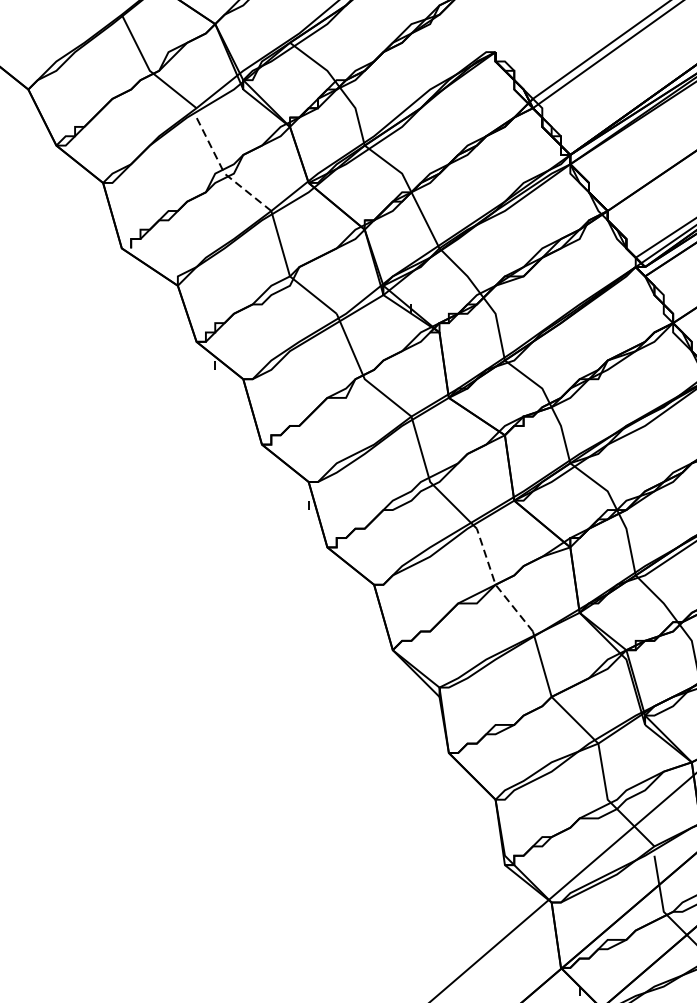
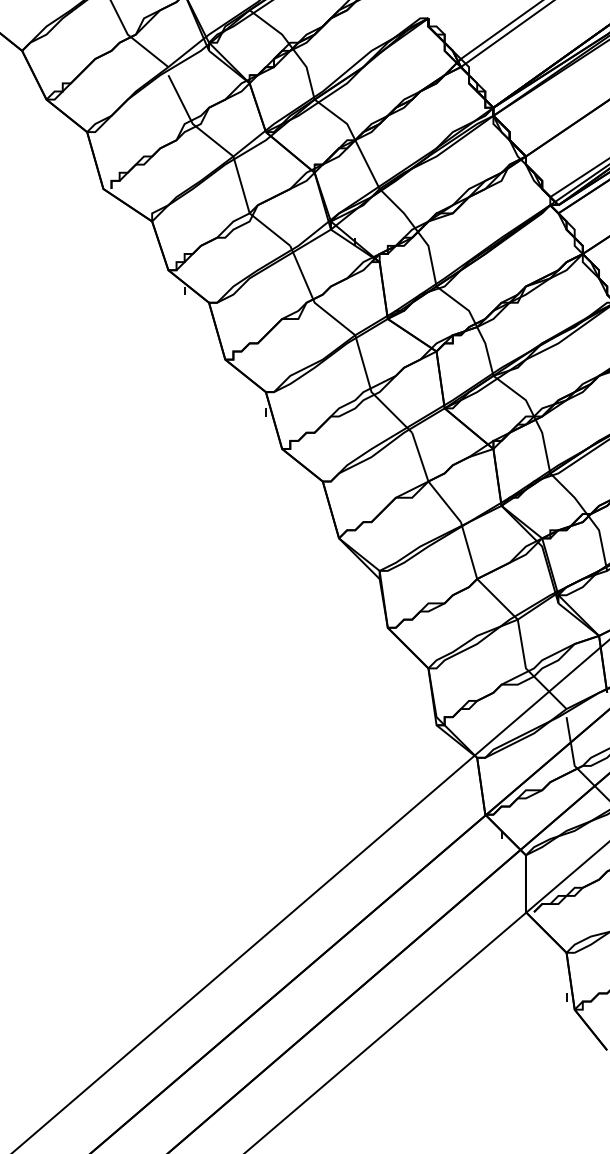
line: (224, 173) -> (192, 123), dashed -> solid
line: (495, 584) -> (428, 481), dashed -> solid

